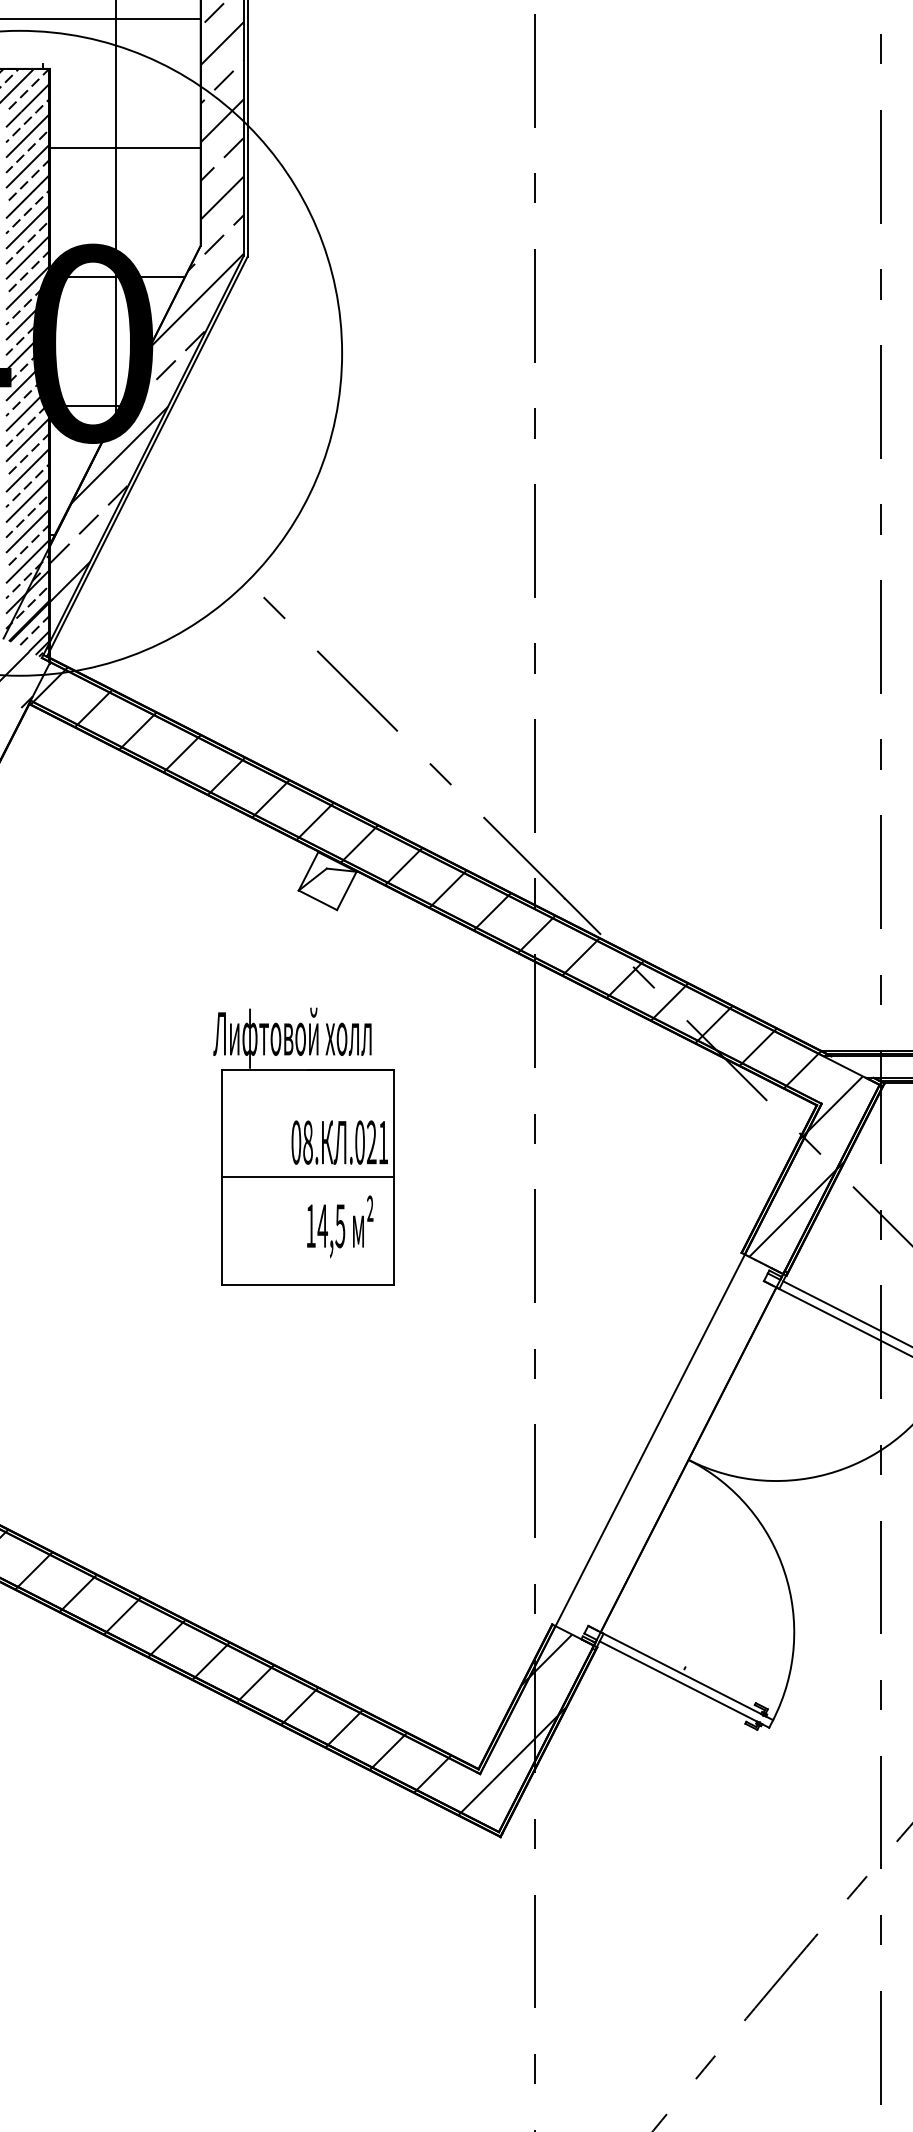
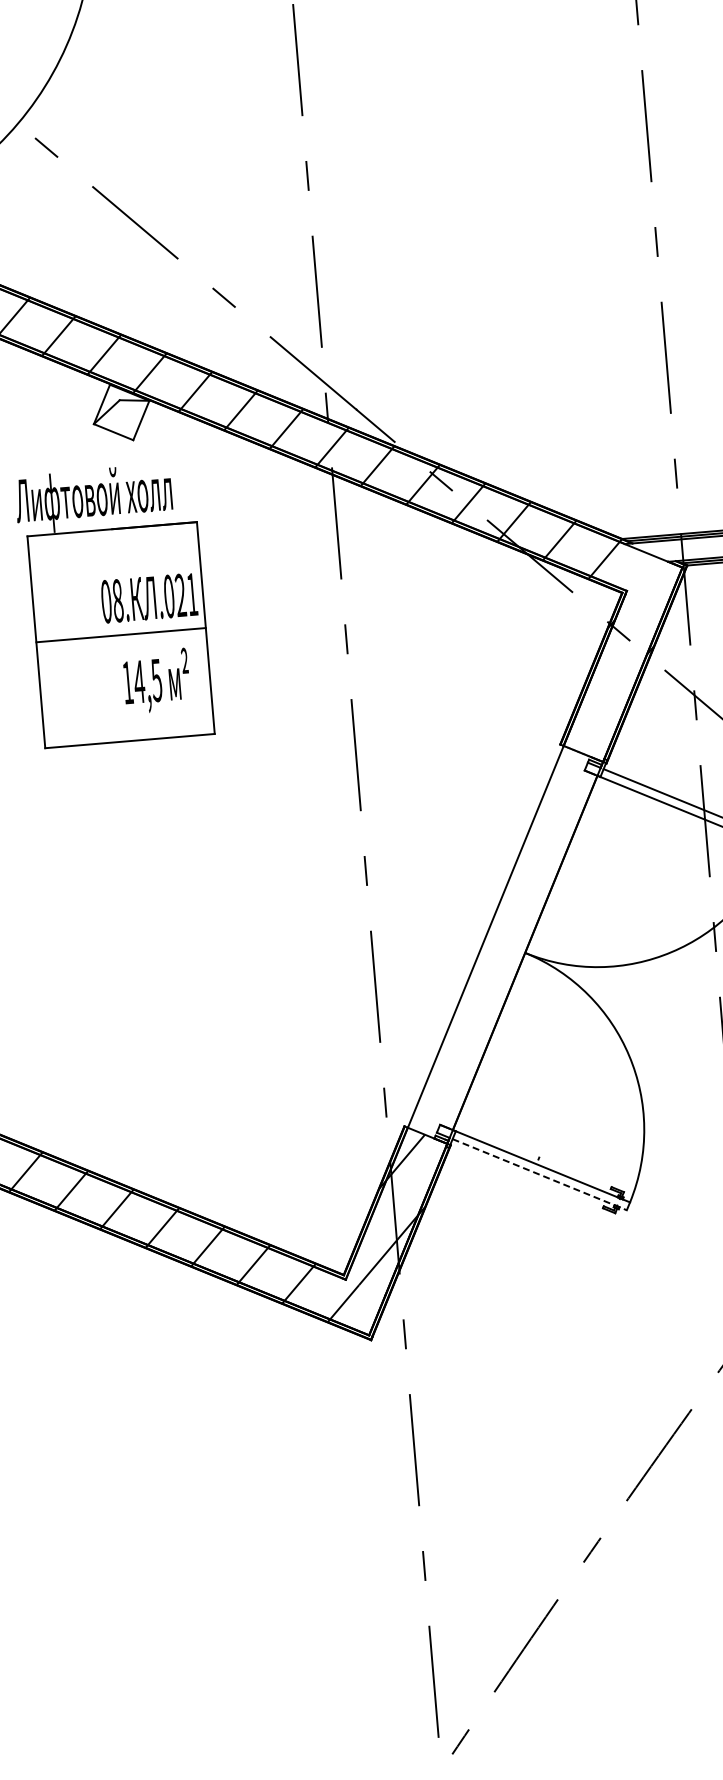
part: (303, 1146) -> (113, 605), moved
hatch: (805, 1166) -> (616, 654), removed
line: (684, 1684) -> (539, 1174), solid -> dashed

